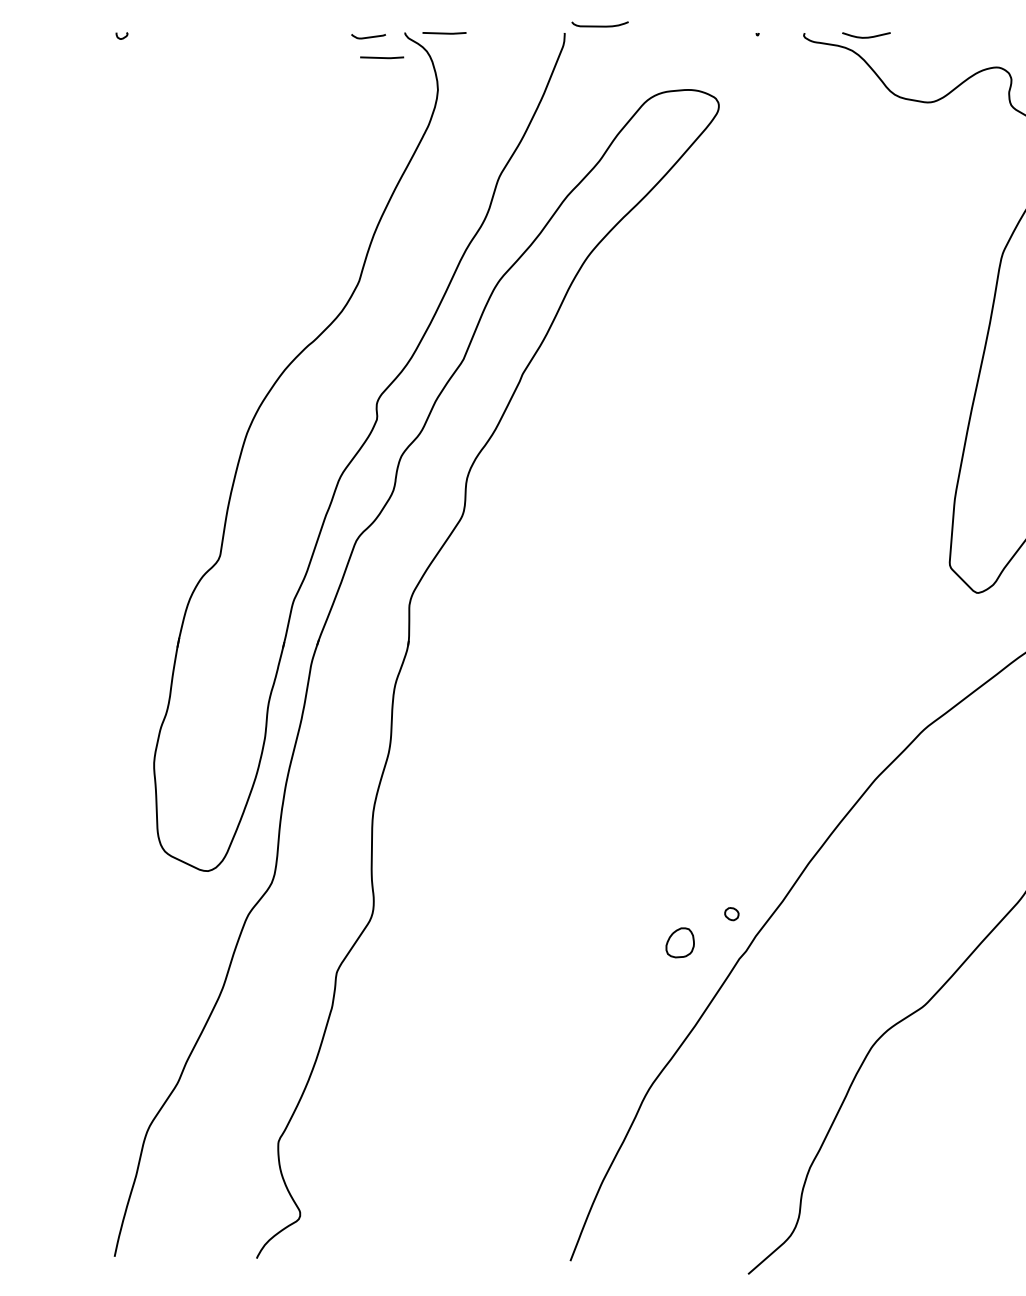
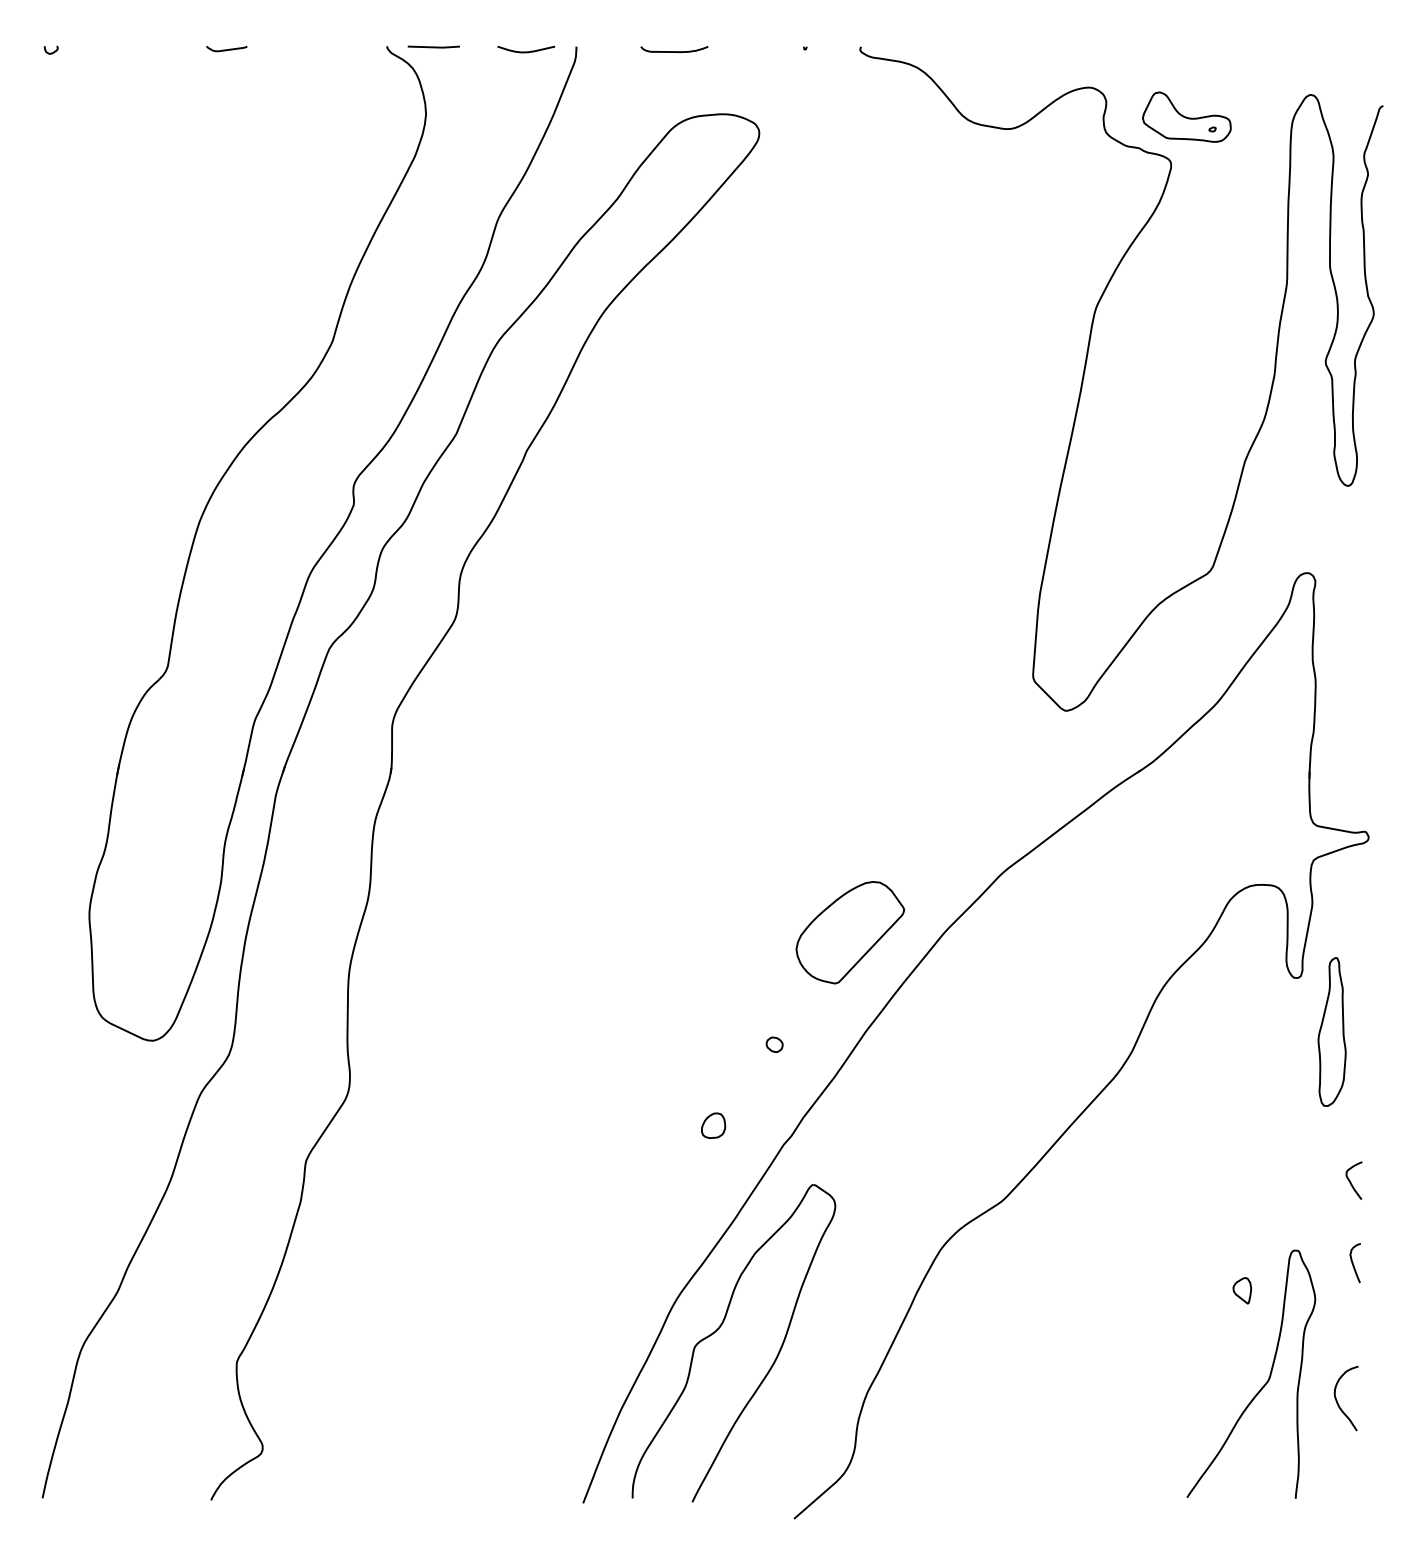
curve: (600, 26) -> (674, 51), moved
curve: (368, 37) -> (226, 49), moved
curve: (866, 37) -> (526, 51), moved
line: (381, 57) -> (359, 75), removed
part: (794, 779) -> (849, 932), added
part: (731, 913) -> (774, 1044), moved
part: (680, 942) -> (713, 1125), size x0.71
part: (685, 1113) -> (719, 1328), added

